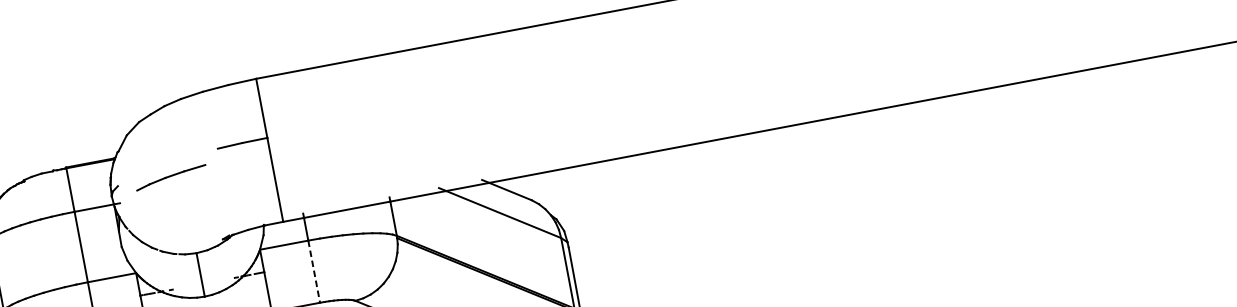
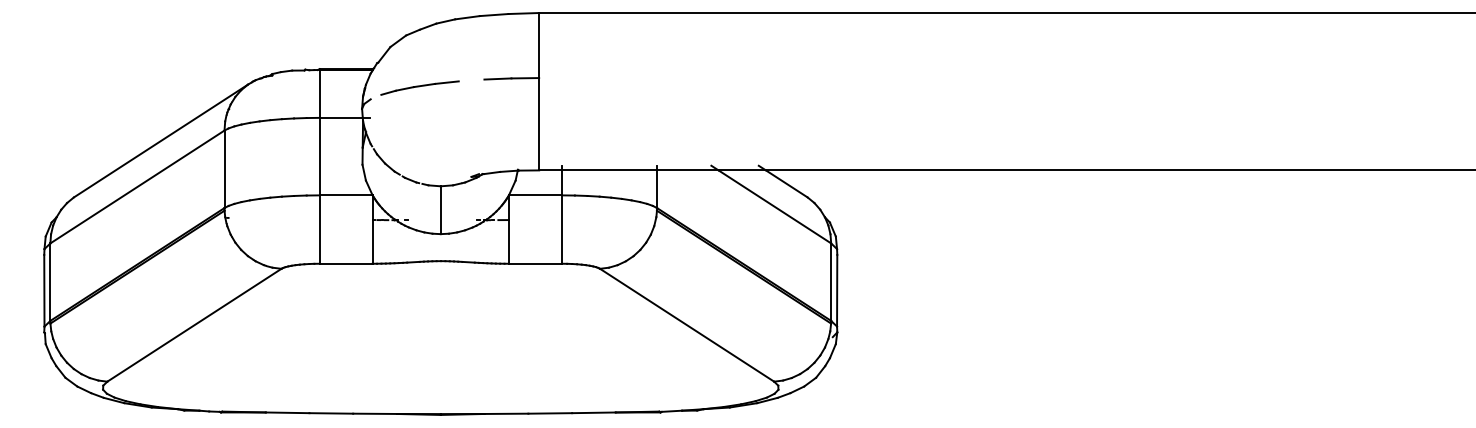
part: (170, 177) -> (419, 87), moved
line: (314, 272) -> (562, 230), dashed -> solid

